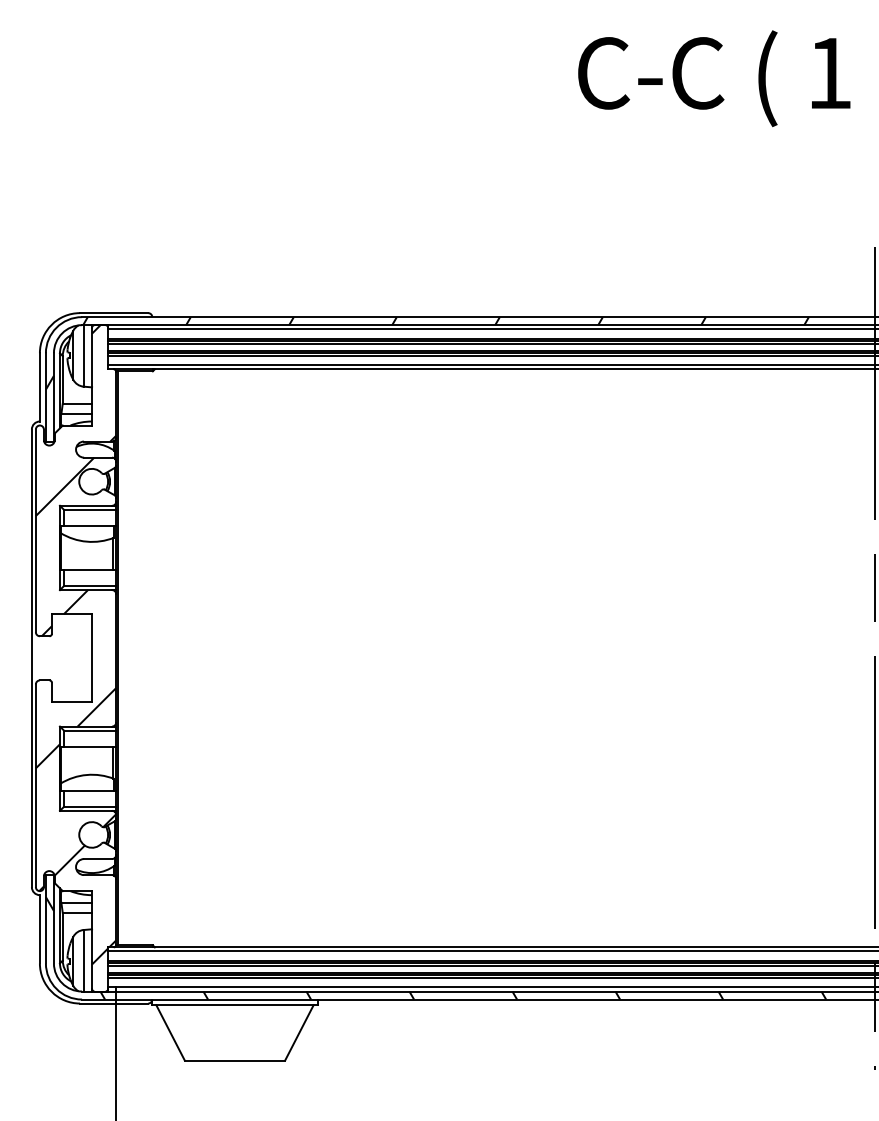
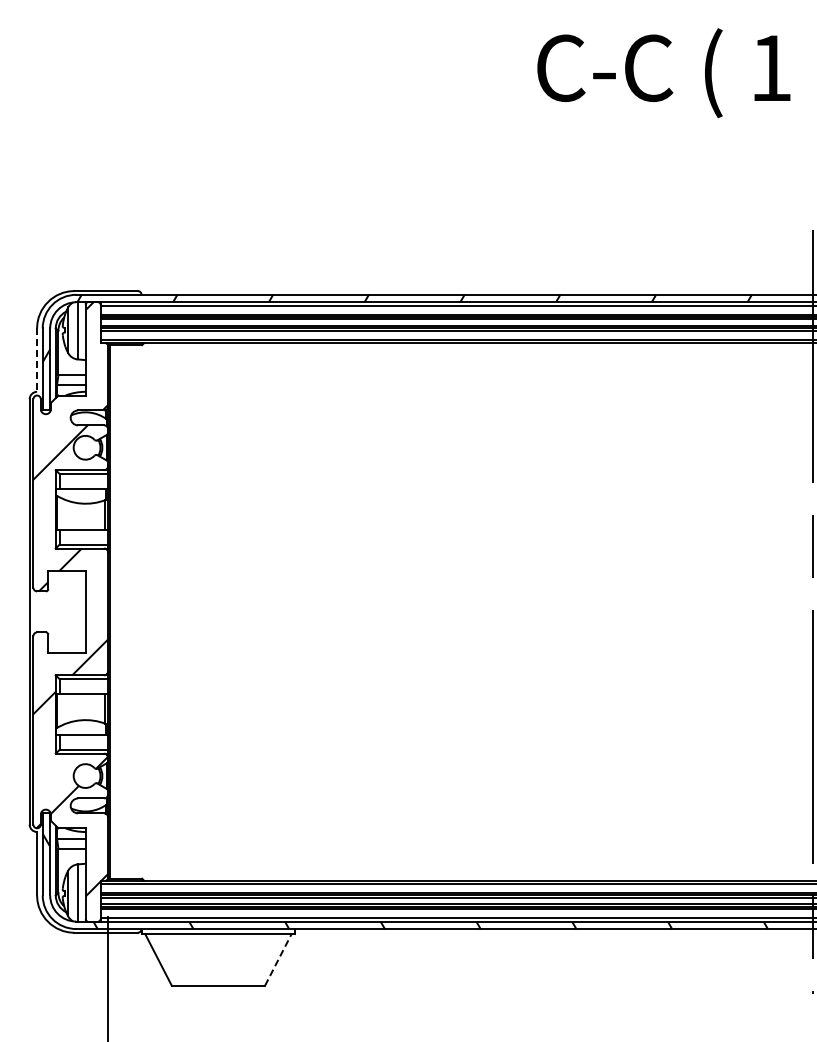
line: (40, 387) -> (37, 360), solid -> dashed
line: (299, 1032) -> (278, 959), solid -> dashed

